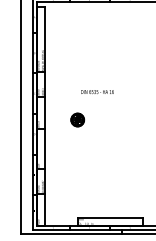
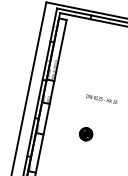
text: (97, 91) -> (101, 98), moved
part: (77, 119) -> (86, 133), moved

